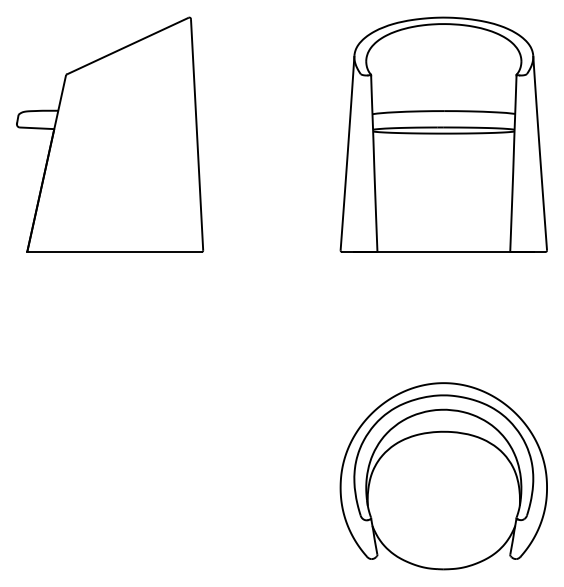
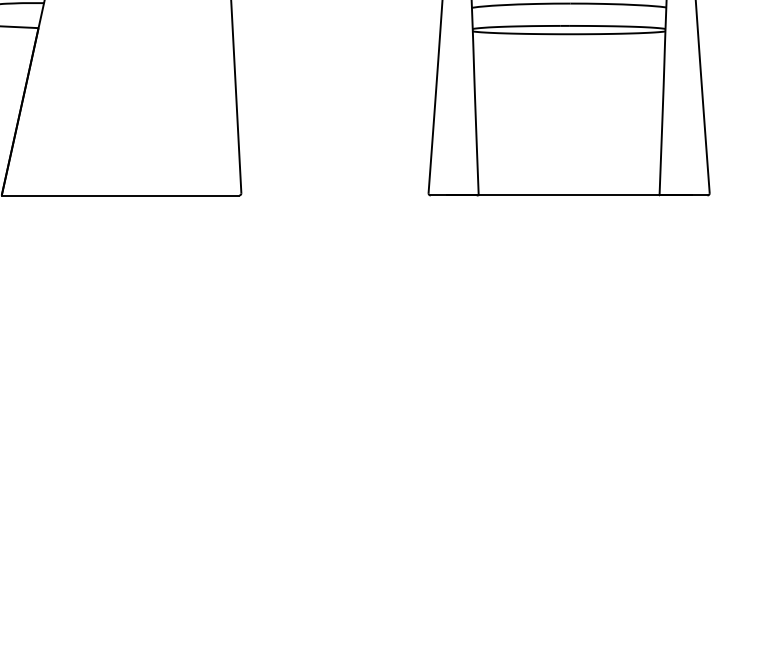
part: (443, 476) -> (568, 501), removed

